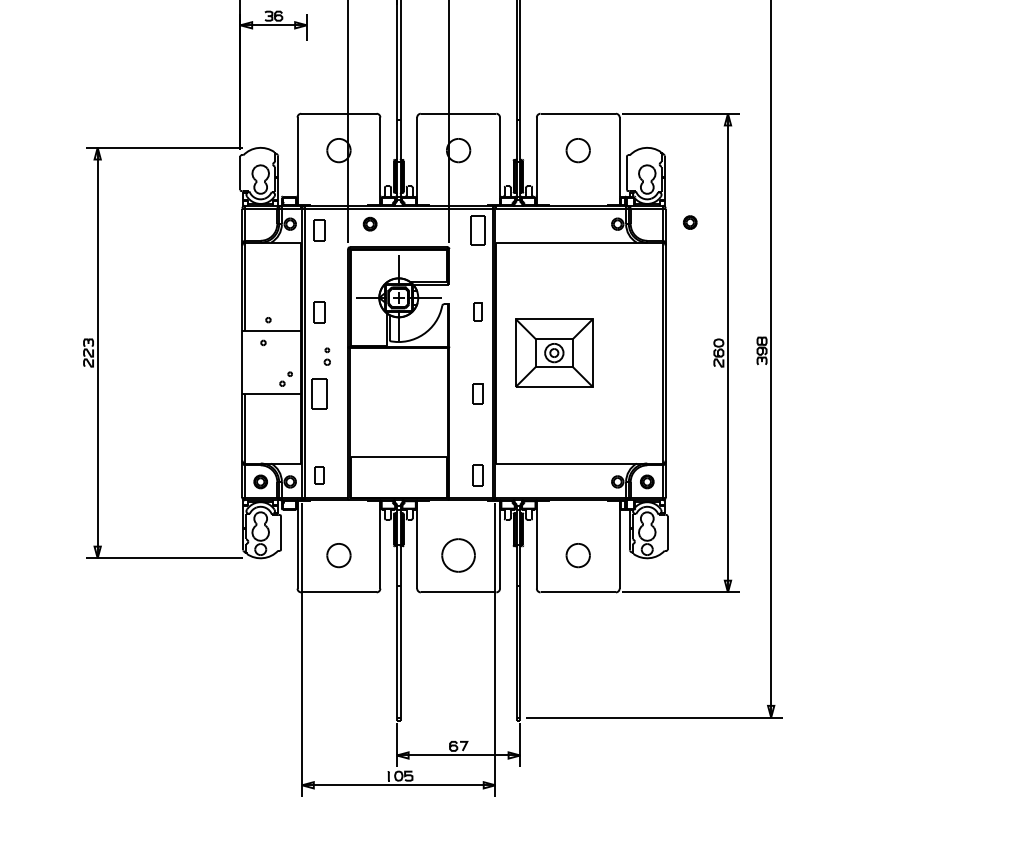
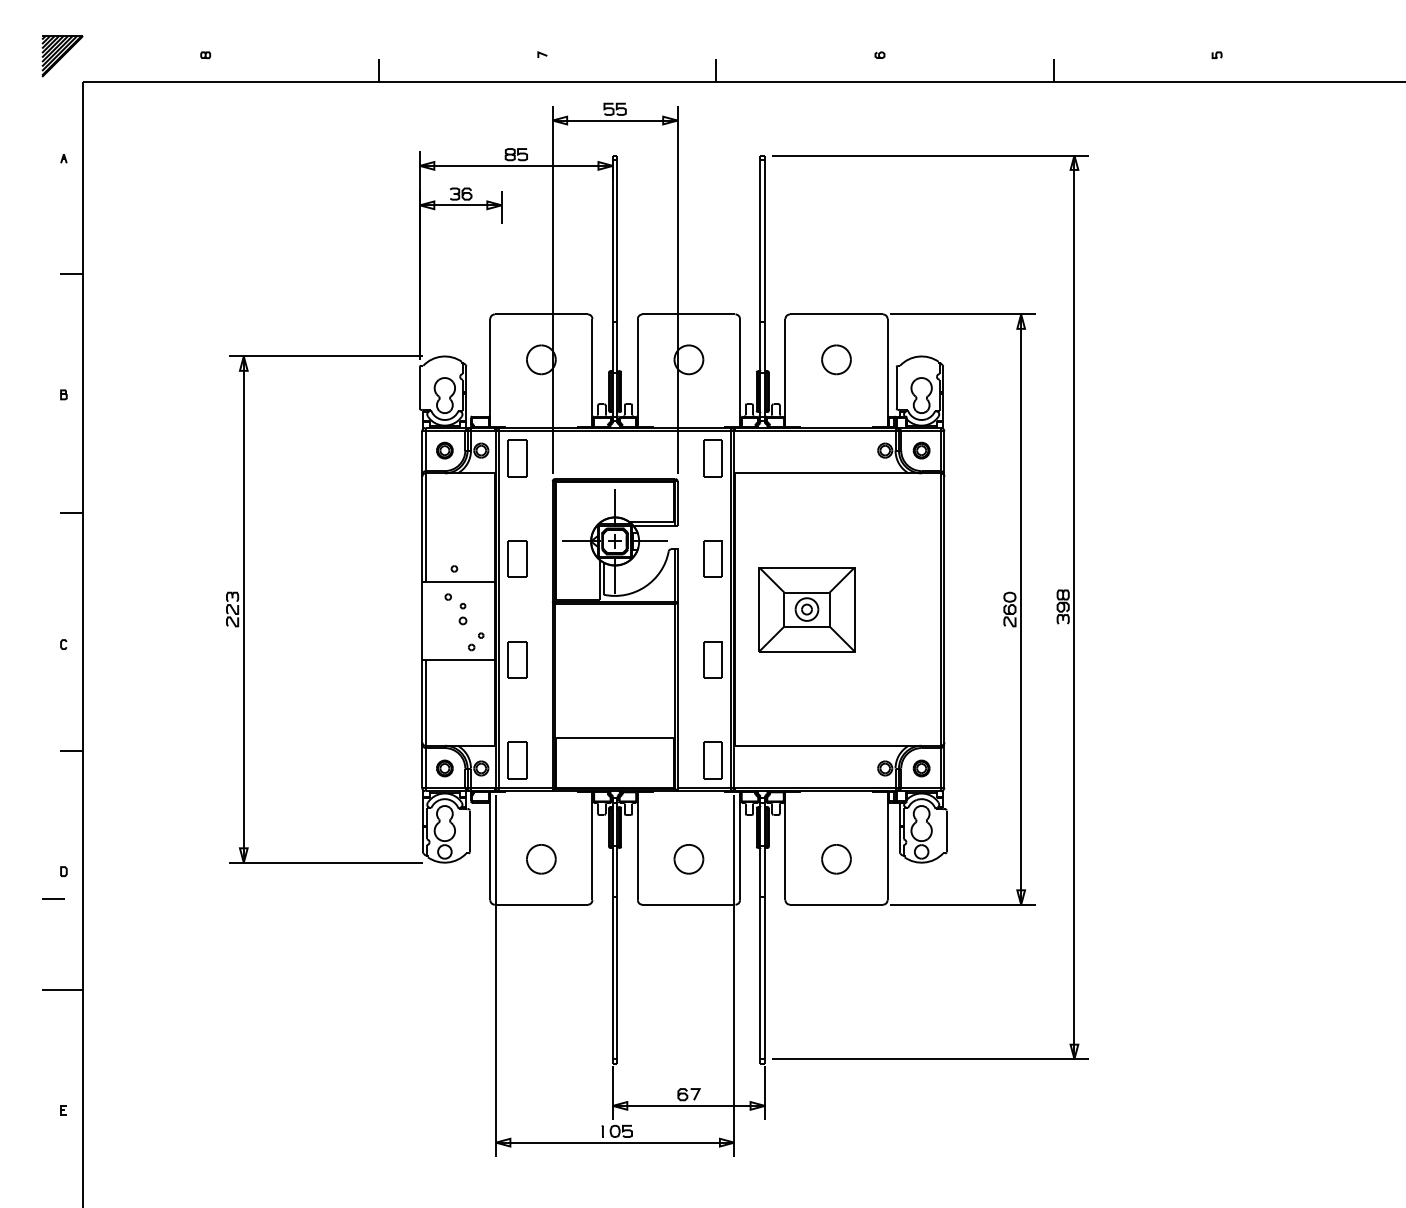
part: (690, 222) -> (921, 450), moved
part: (369, 224) -> (444, 450), moved
part: (319, 230) -> (517, 458), size x1.43
part: (319, 311) -> (517, 558), size x1.43
part: (477, 311) -> (712, 558), size x1.67
part: (326, 357) -> (462, 614), moved
part: (477, 393) -> (712, 659), size x1.43
part: (319, 475) -> (517, 760), size x1.67
part: (477, 475) -> (712, 760), size x1.43
part: (458, 555) -> (688, 859), size x0.71

